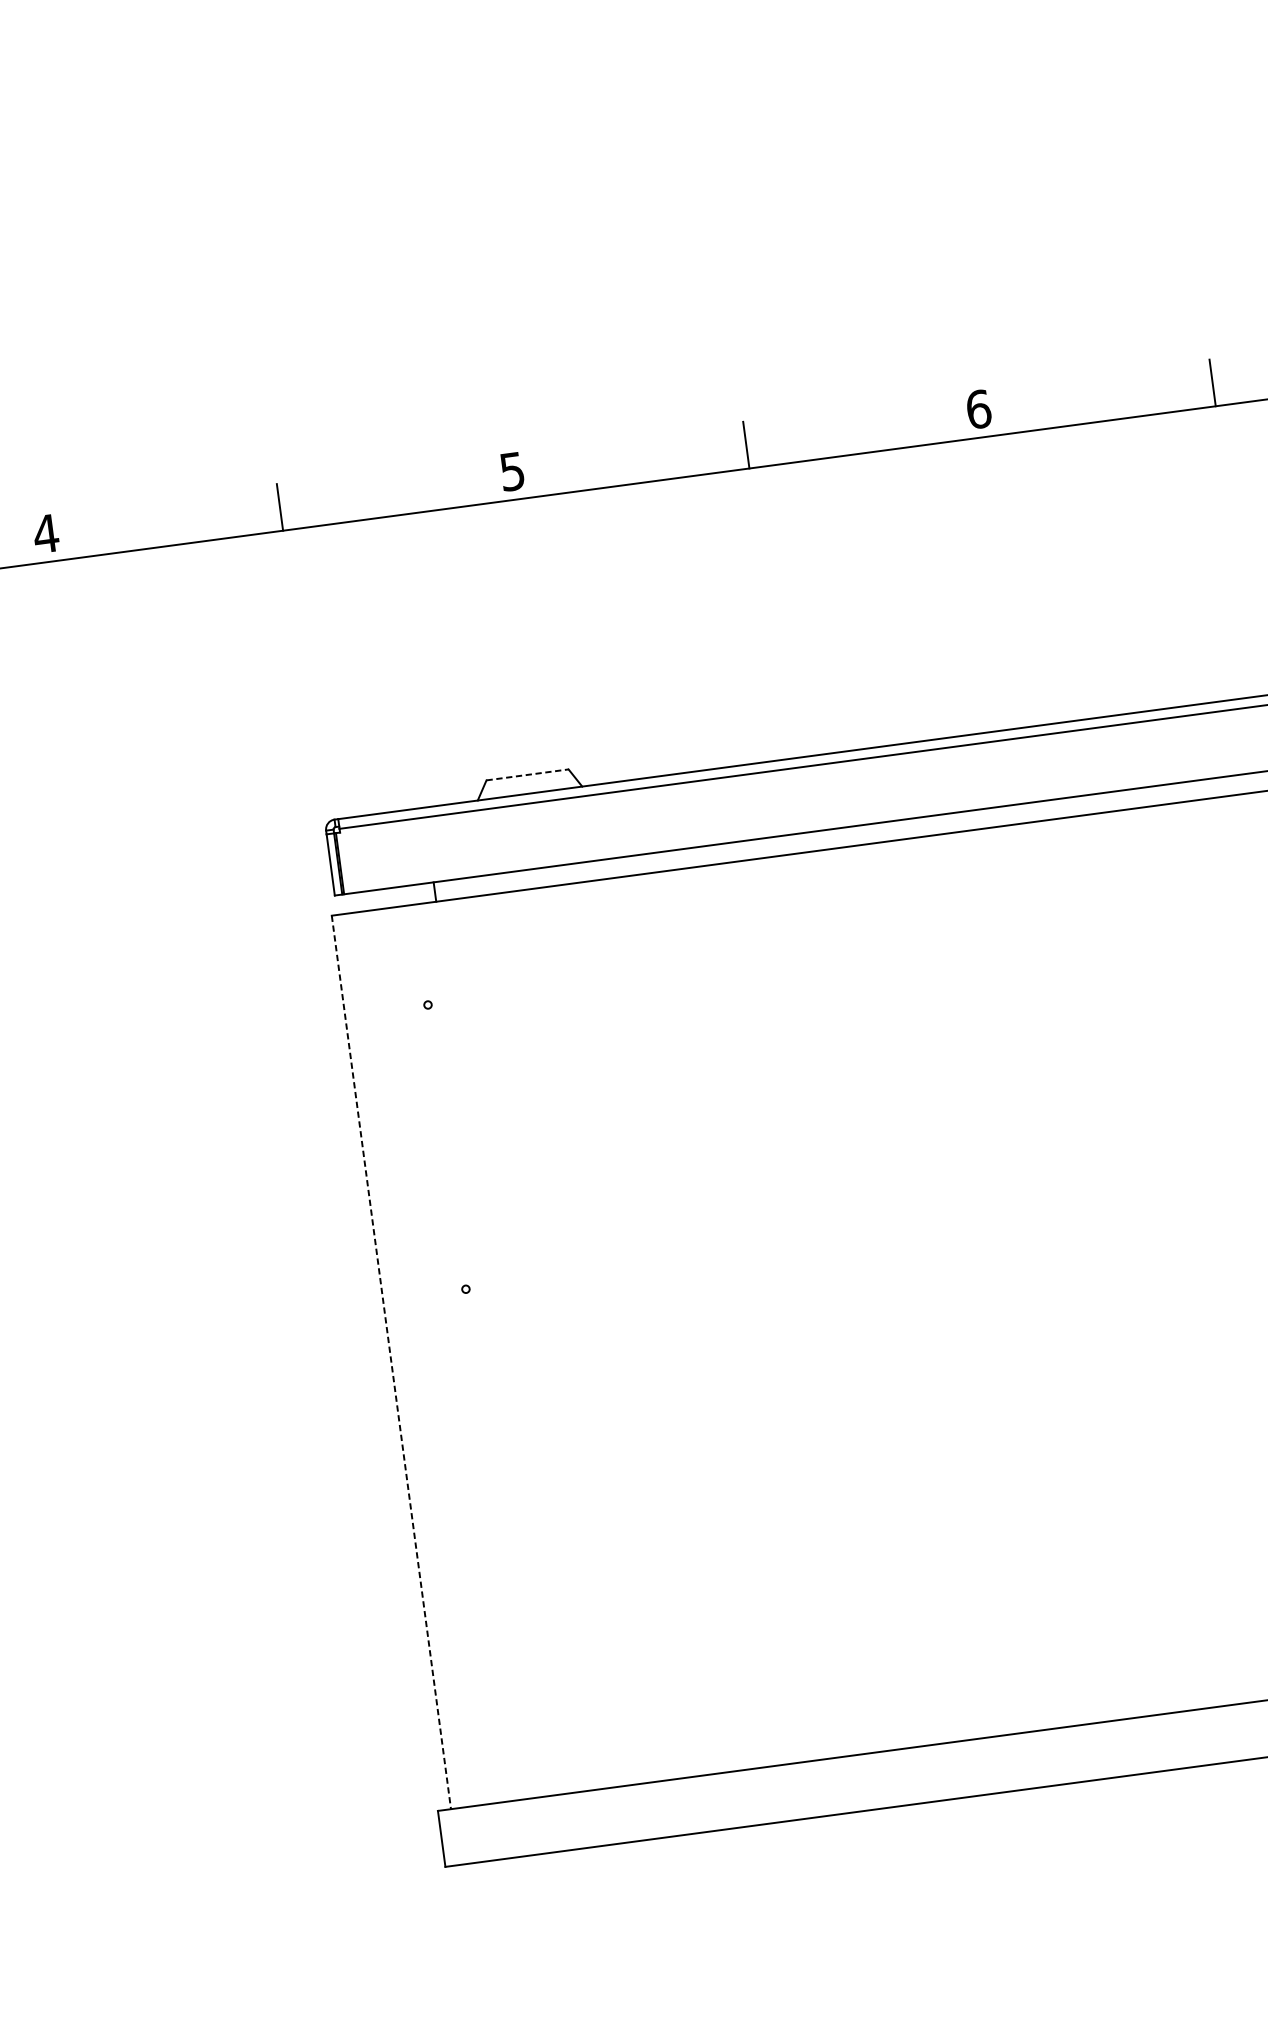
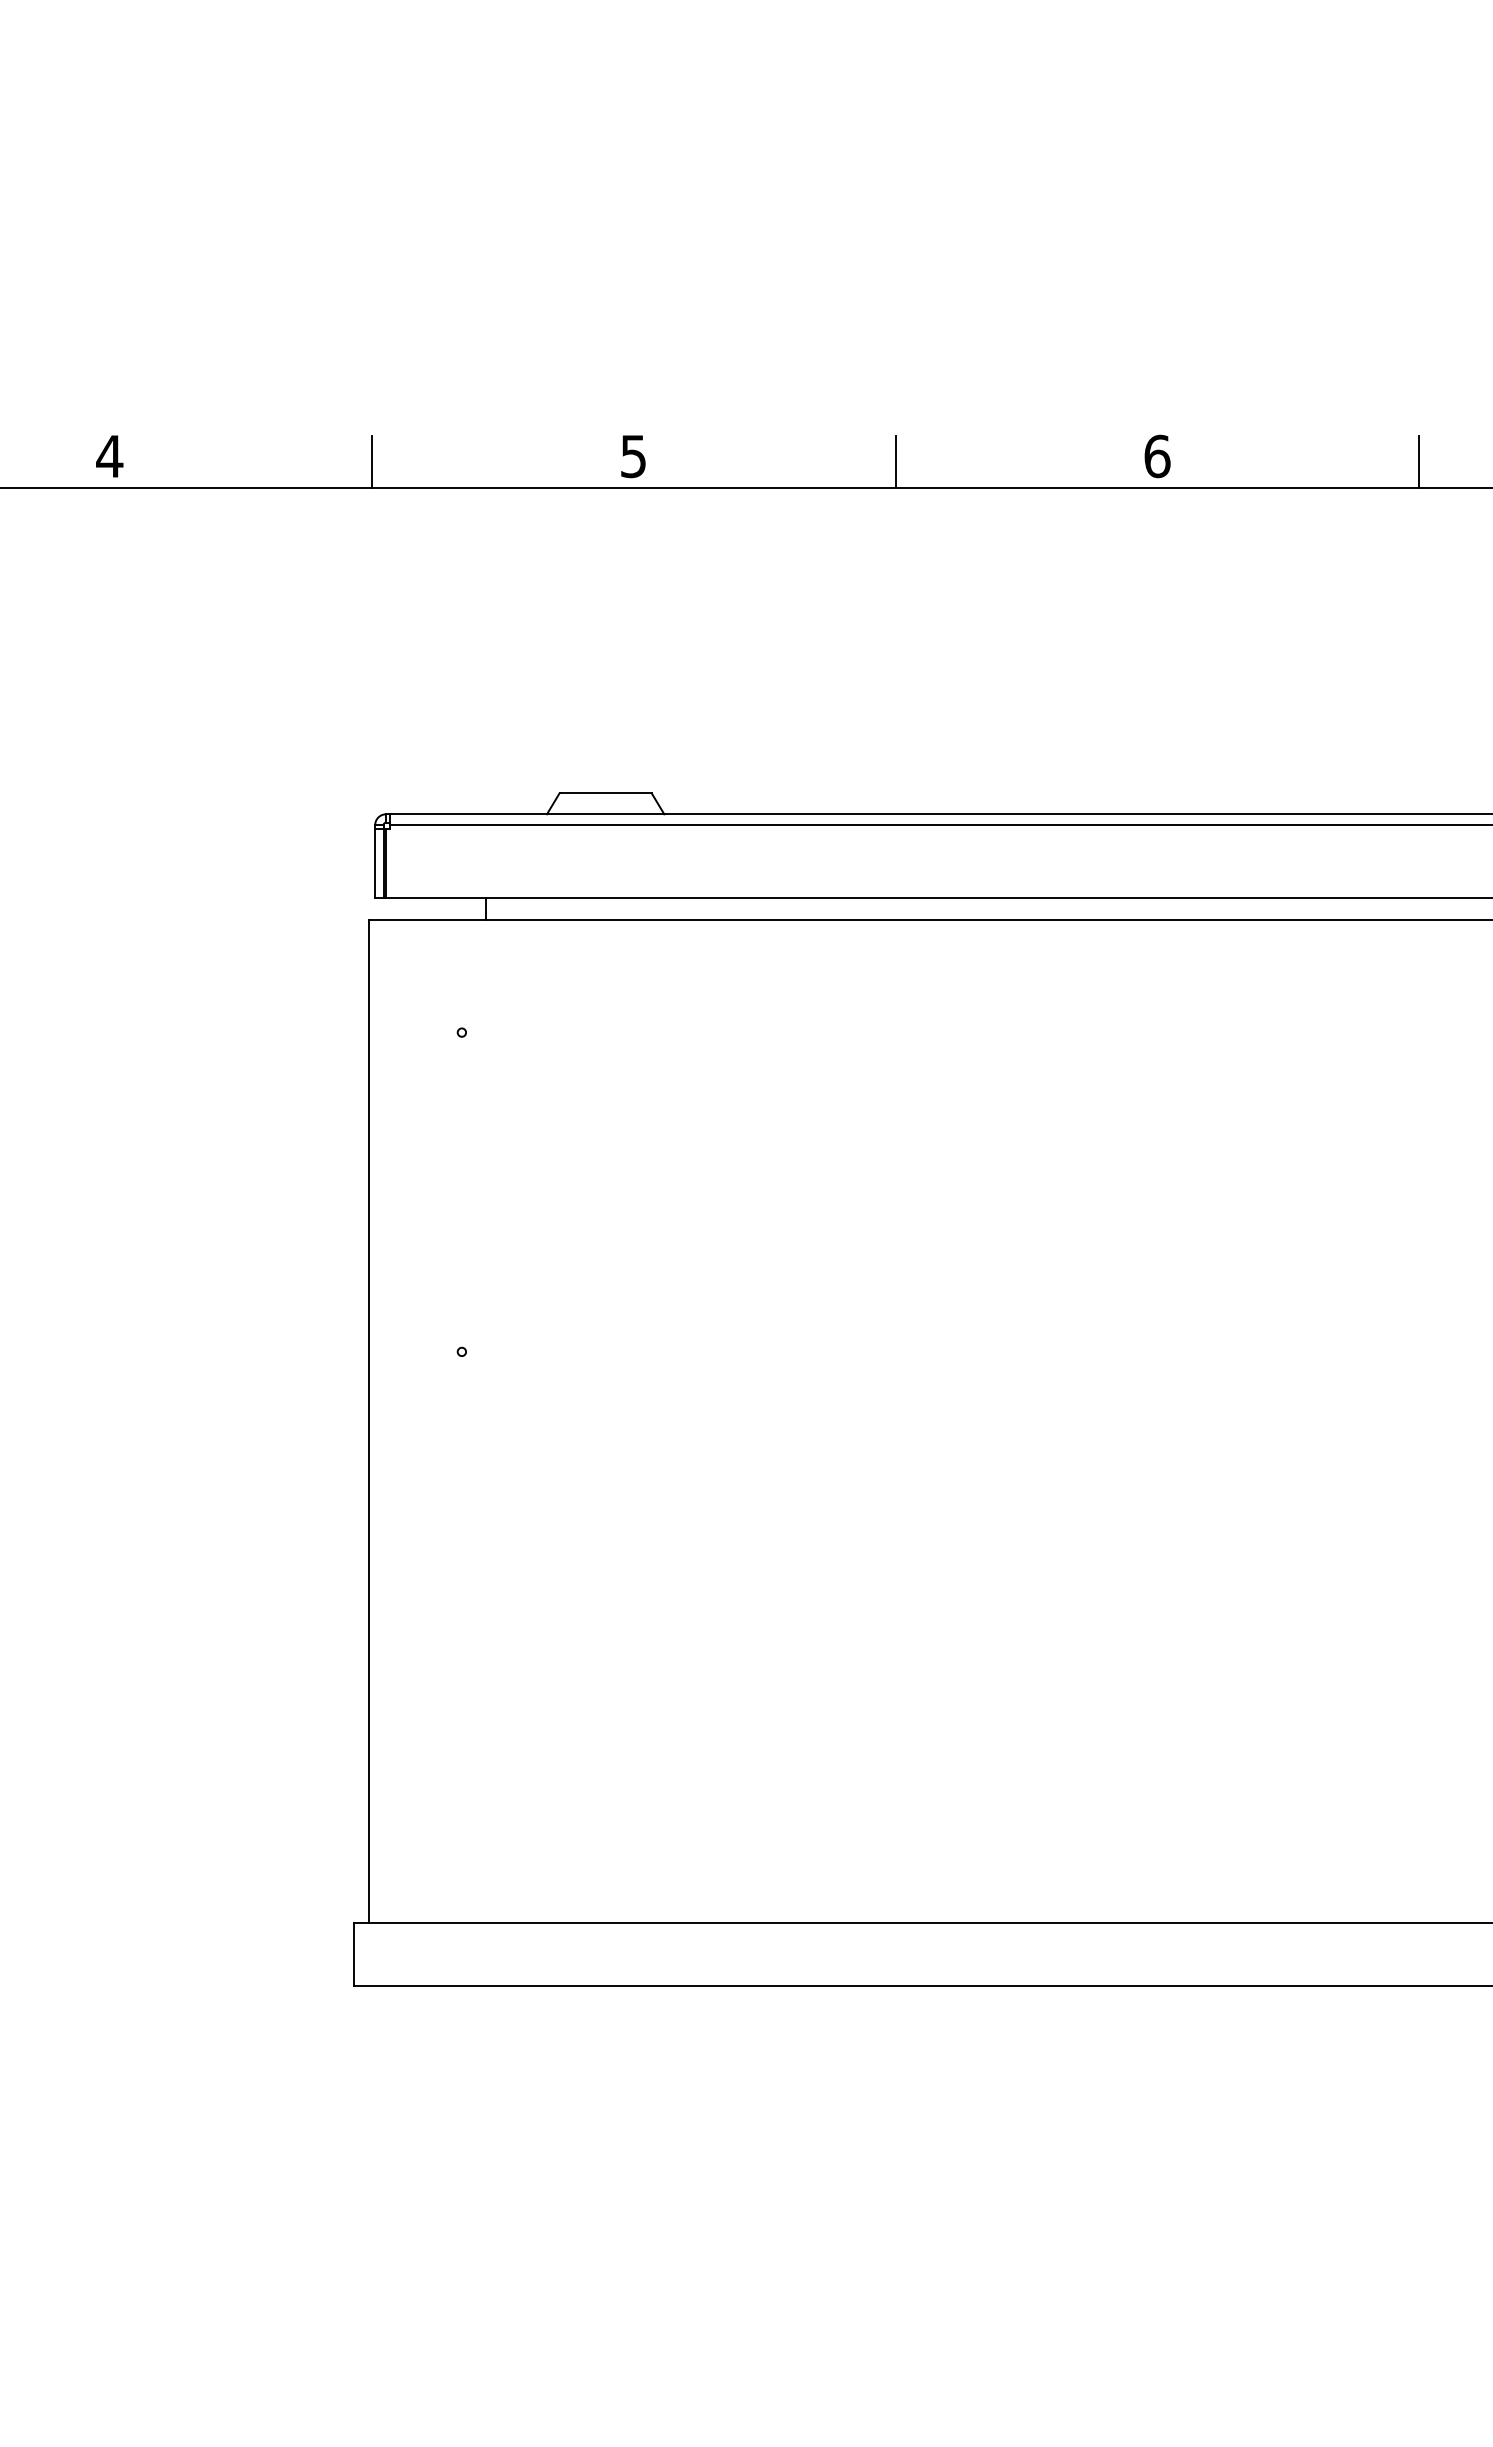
line: (528, 774) -> (606, 793), dashed -> solid
line: (391, 1362) -> (368, 1421), dashed -> solid

